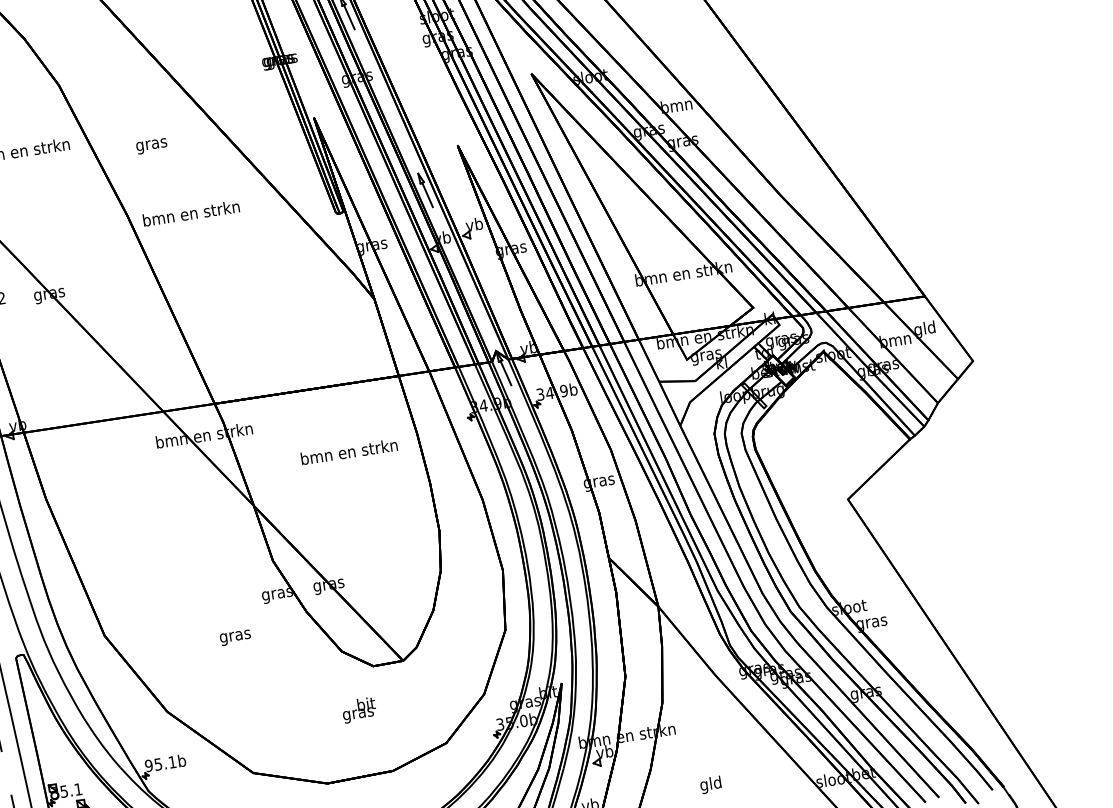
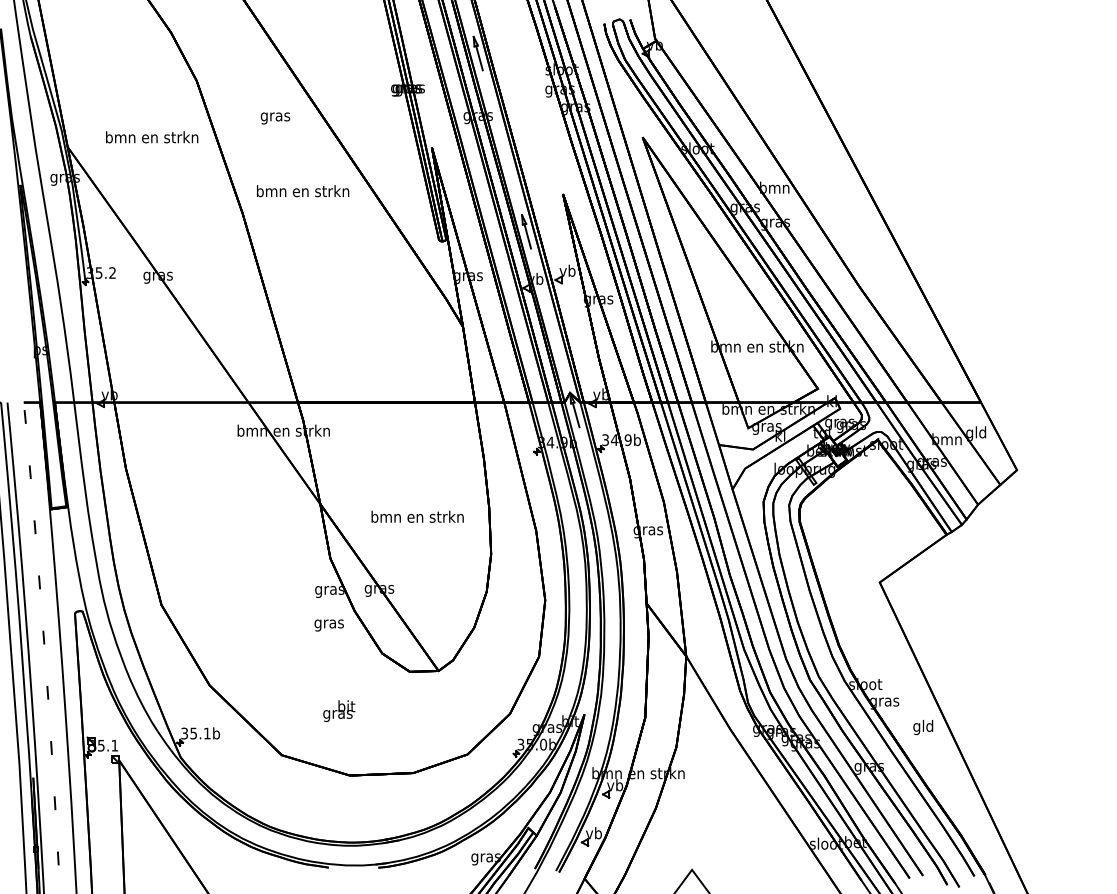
text: (151, 146) -> (275, 118), moved
text: (191, 213) -> (303, 191), moved
text: (349, 451) -> (417, 516), moved
text: (234, 637) -> (328, 625), moved
text: (359, 709) -> (339, 710), moved
text: (148, 765) -> (184, 733), 95.1b -> 35.1b
text: (711, 784) -> (923, 727), moved

